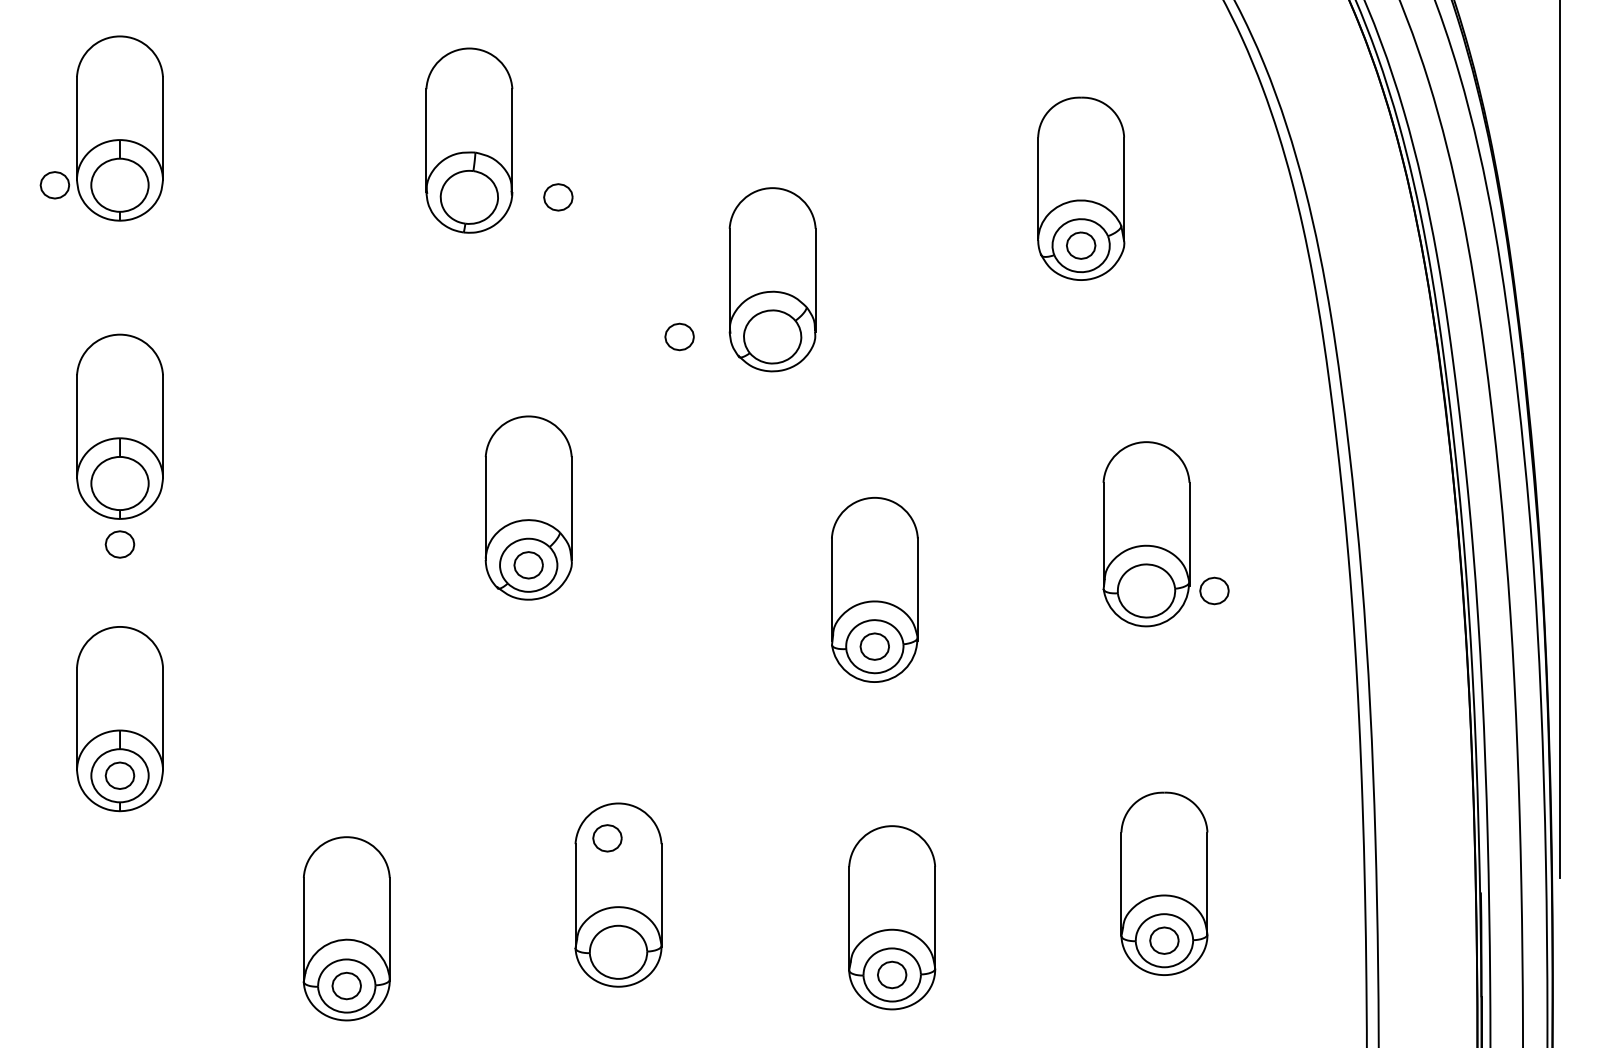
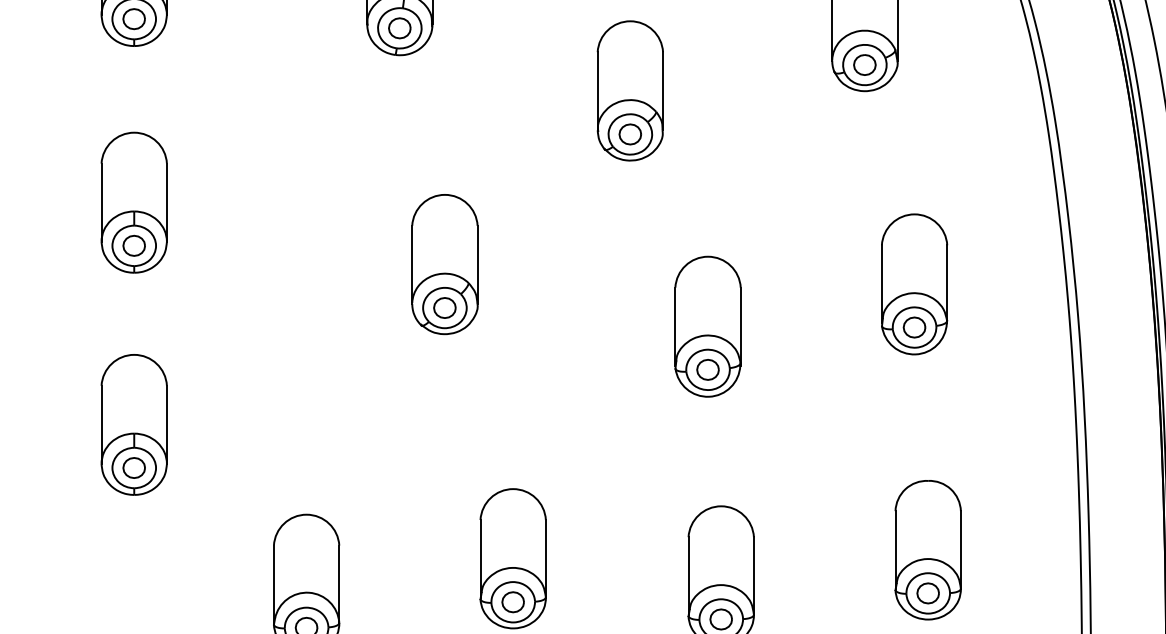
part: (54, 185) -> (133, 19), moved
part: (558, 197) -> (399, 28), moved
part: (679, 336) -> (630, 134), moved
part: (119, 544) -> (133, 245), moved
part: (1214, 590) -> (914, 327), moved
part: (607, 838) -> (513, 602), moved

